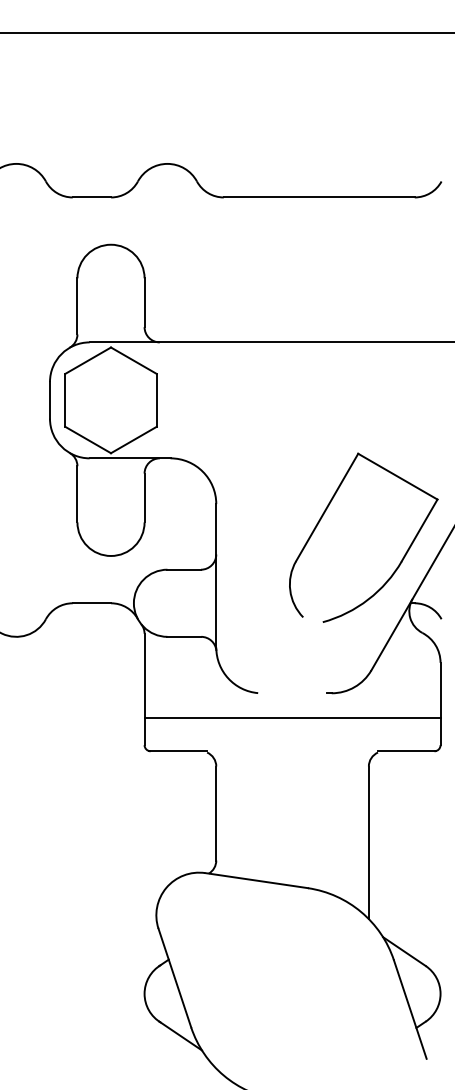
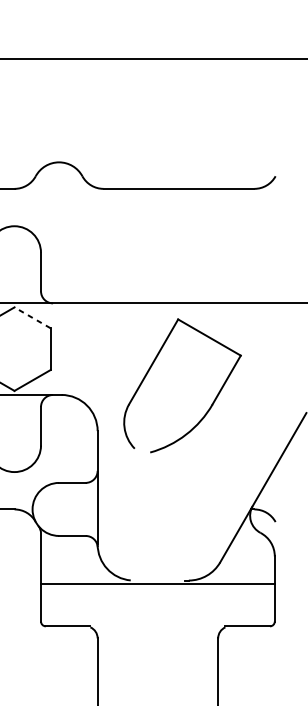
line: (133, 360) -> (32, 317), solid -> dashed
part: (402, 557) -> (213, 401), moved
line: (292, 717) -> (157, 583), moved

